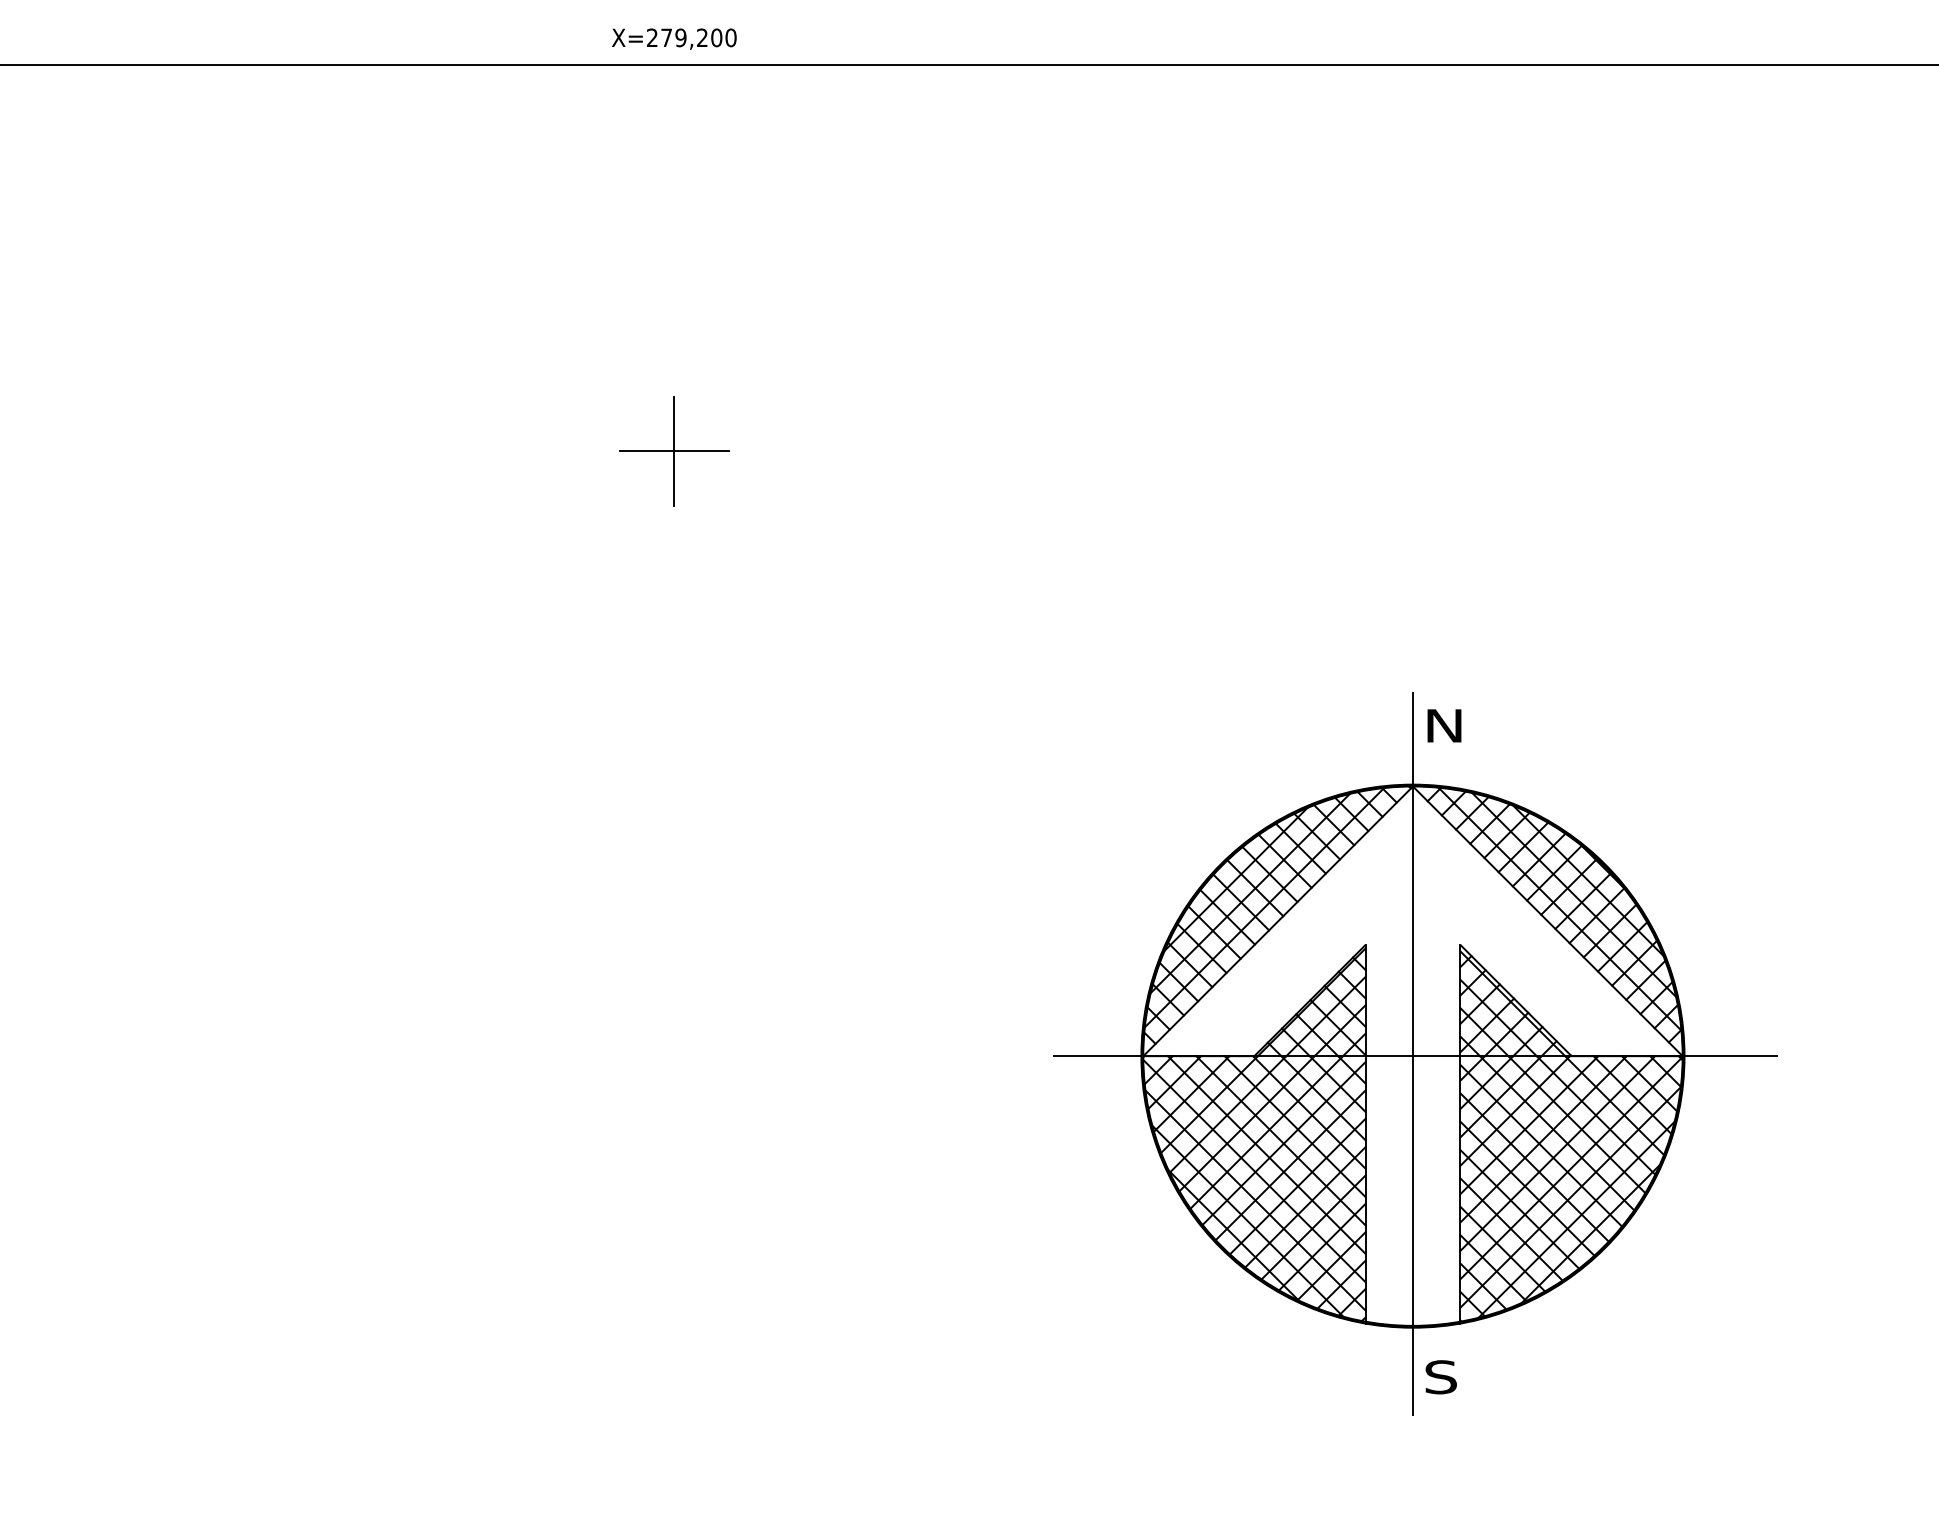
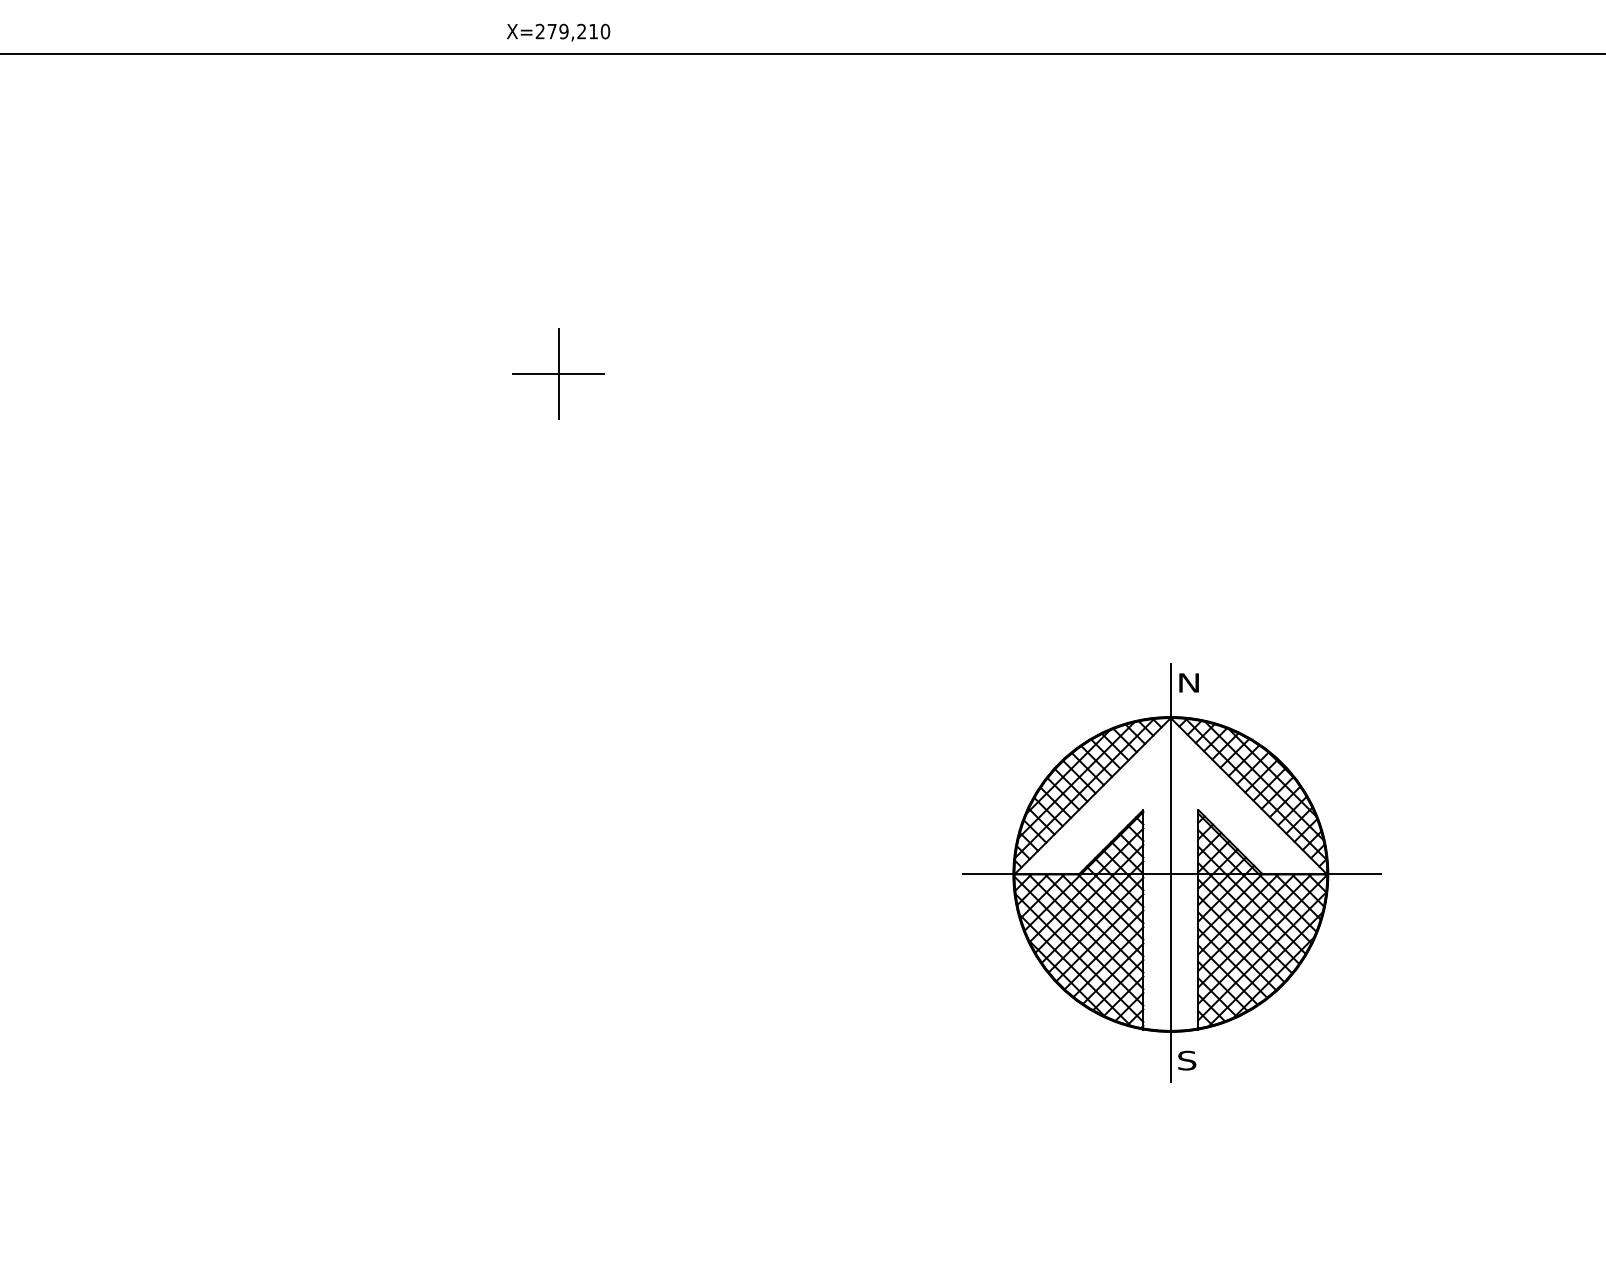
text: (716, 37) -> (593, 31), X=279,200 -> X=279,210
part: (1414, 1053) -> (1171, 872), size x0.7

